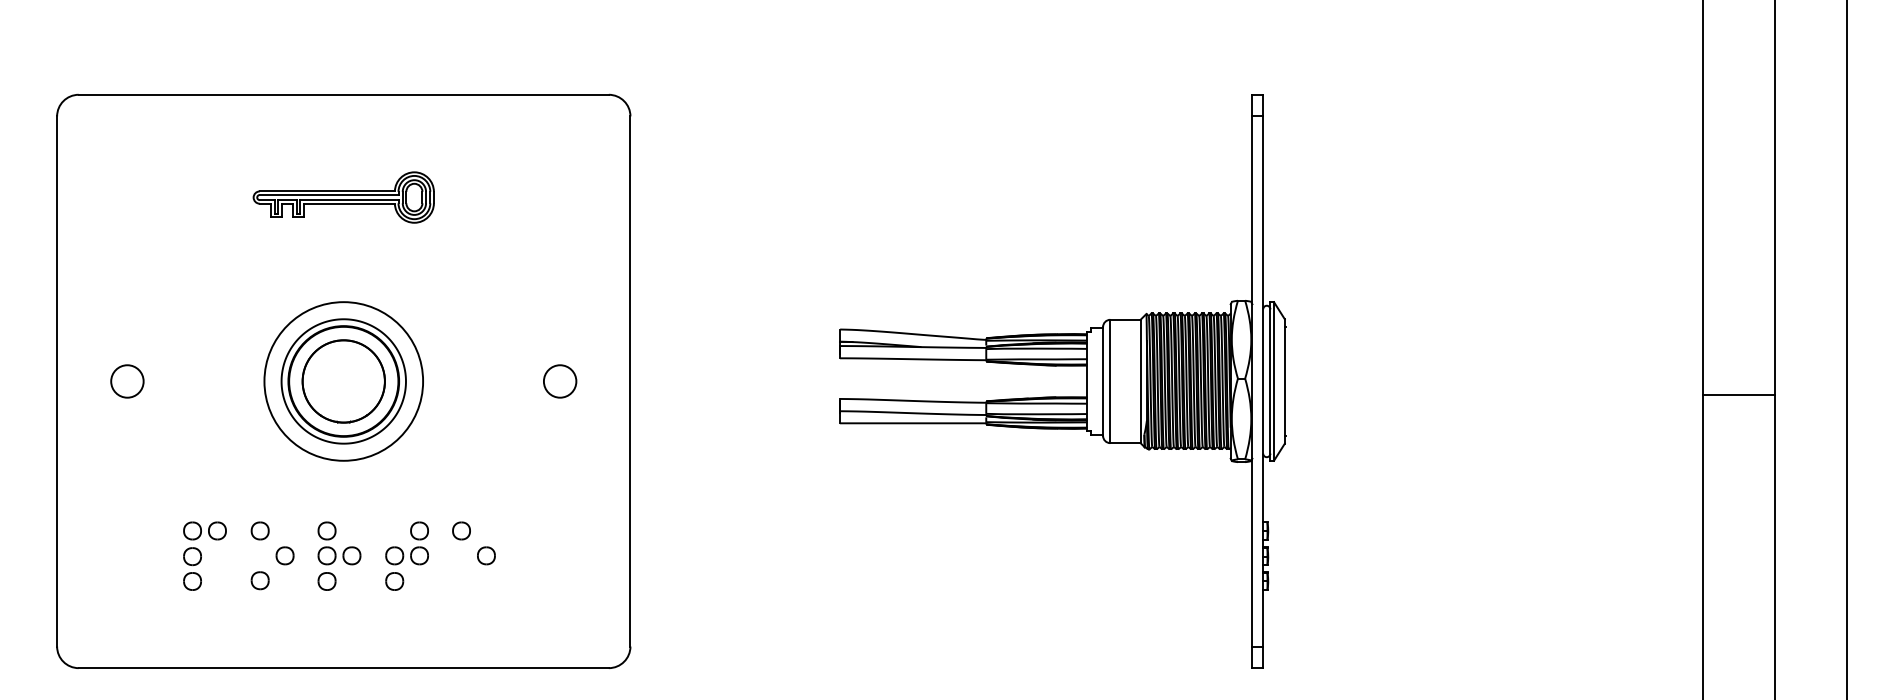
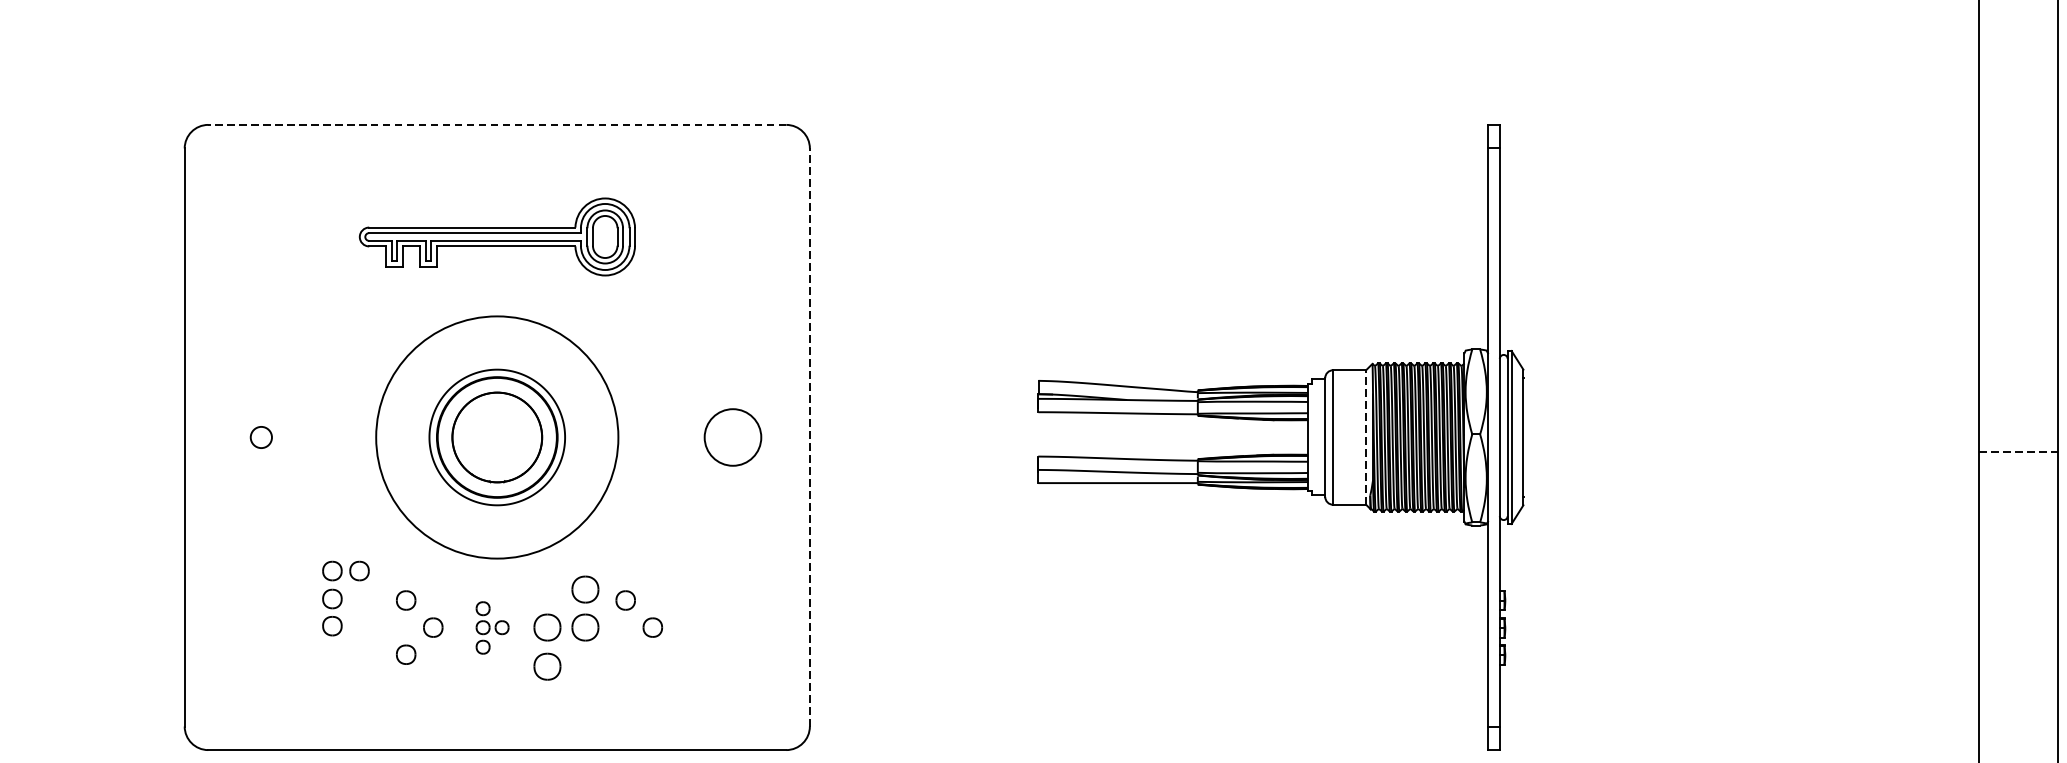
line: (343, 94) -> (496, 124), solid -> dashed
part: (343, 197) -> (496, 236), size x1.4
line: (630, 380) -> (809, 436), solid -> dashed
circle: (127, 381) -> (261, 437), size x0.6
circle: (343, 381) -> (496, 437), size x1.4
circle: (560, 381) -> (733, 437), size x1.6
line: (1140, 381) -> (1366, 437), solid -> dashed
line: (1739, 394) -> (2019, 451), solid -> dashed
part: (204, 555) -> (345, 597), moved
part: (339, 555) -> (492, 627), size x0.7
part: (406, 555) -> (565, 627), size x1.4

